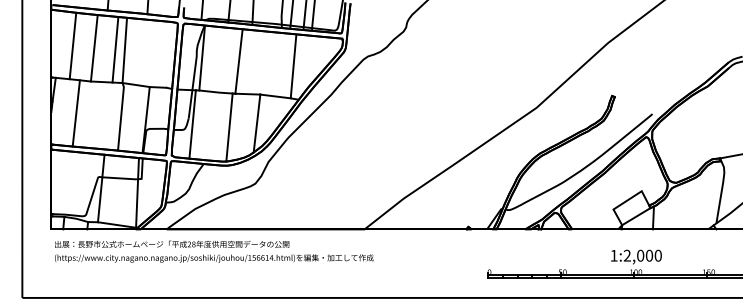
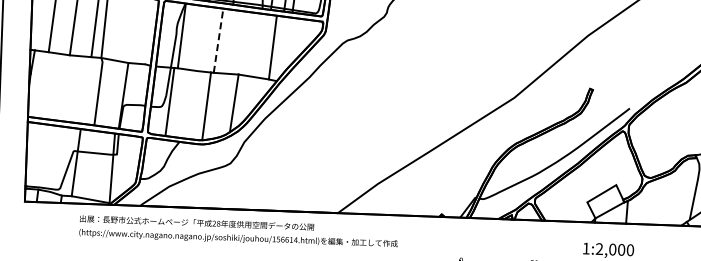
line: (239, 60) -> (219, 39), solid -> dashed
line: (75, 113) -> (53, 86), removed
text: (214, 251) -> (239, 231), moved

